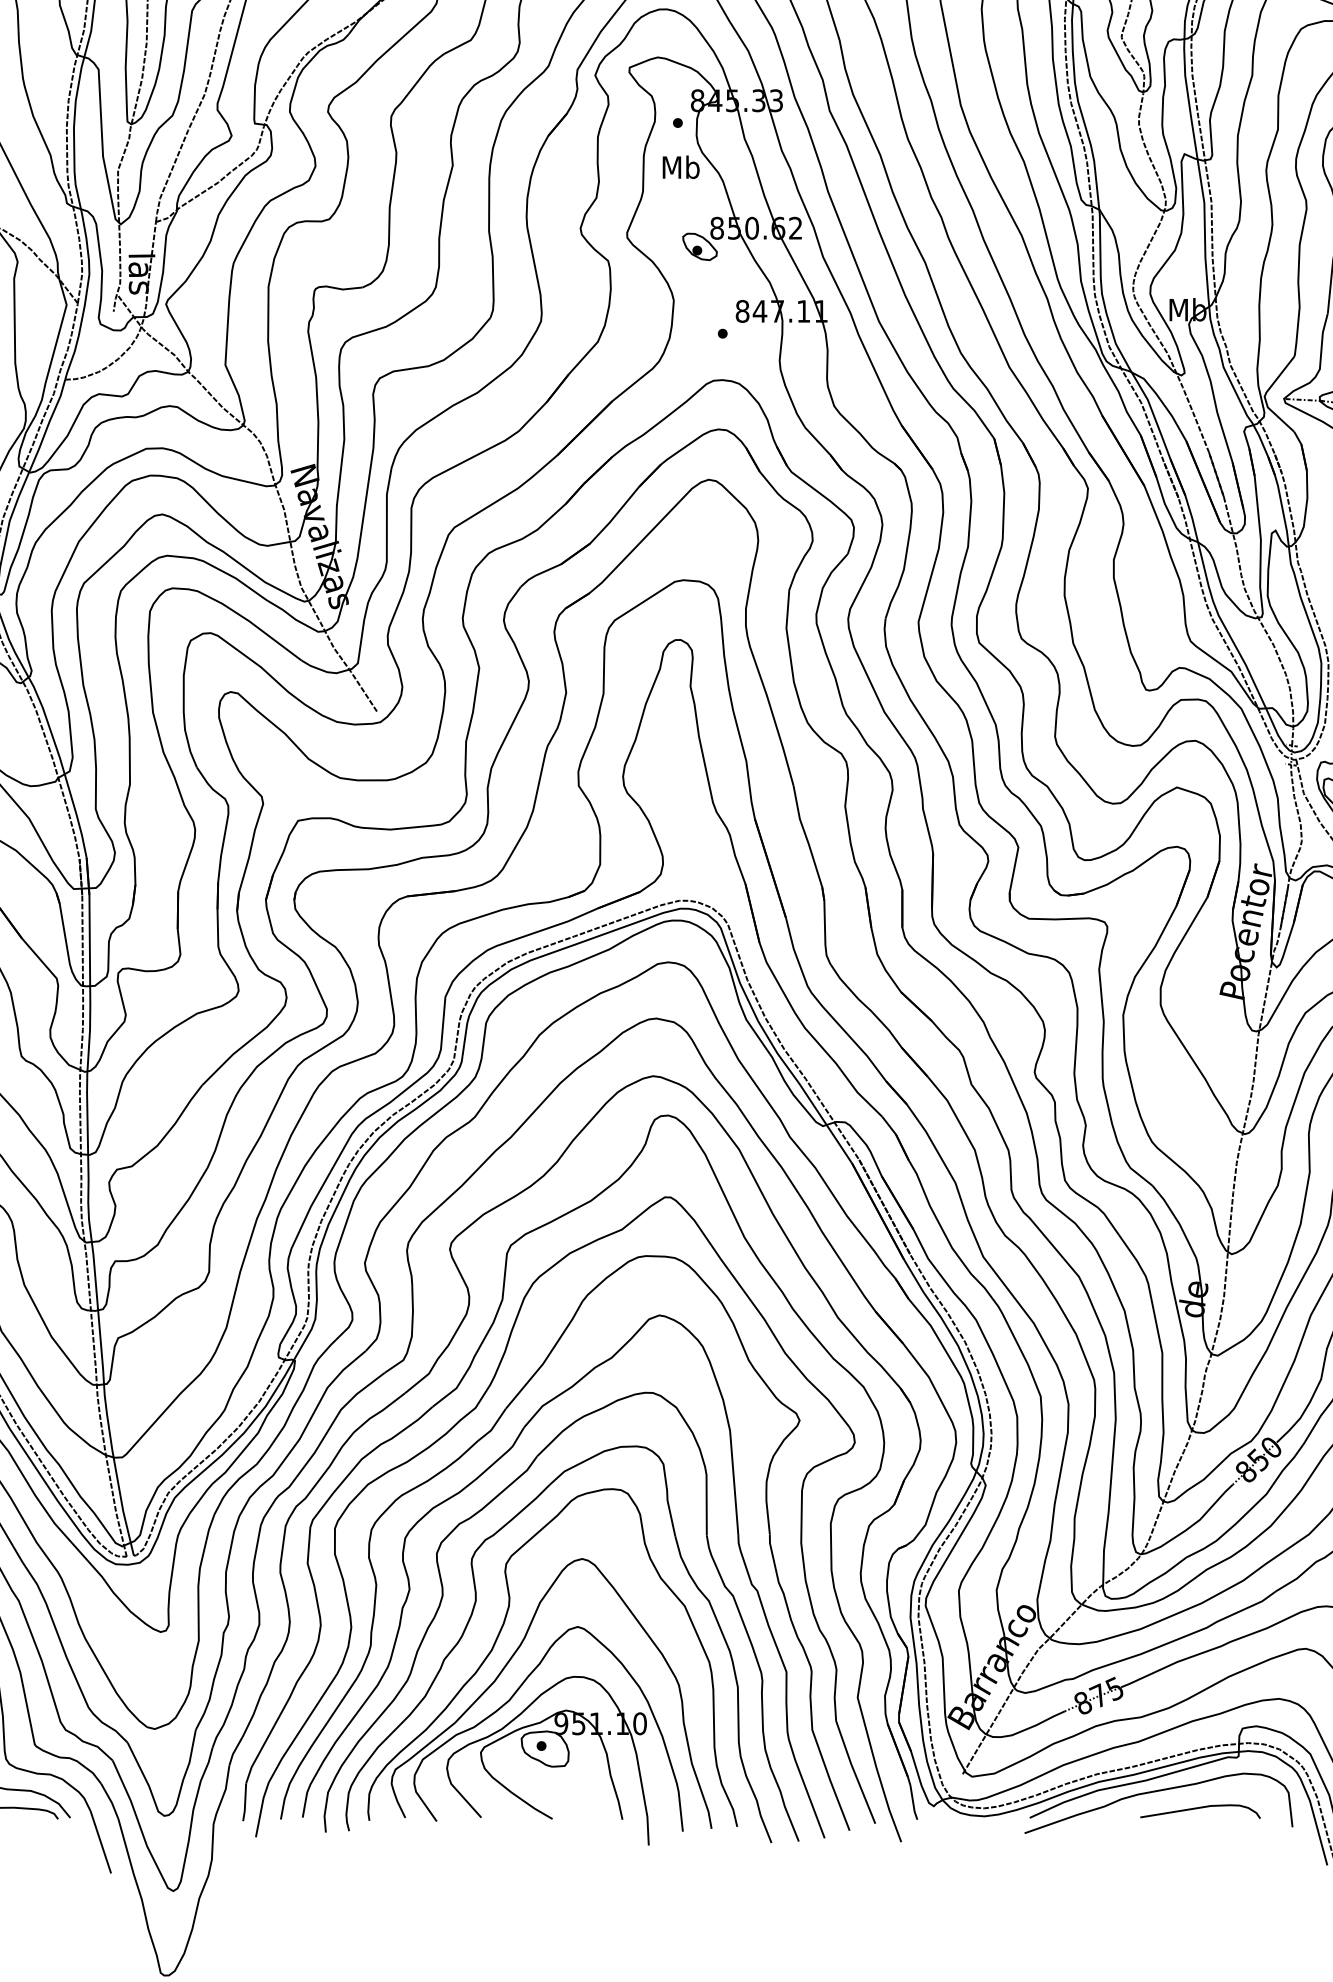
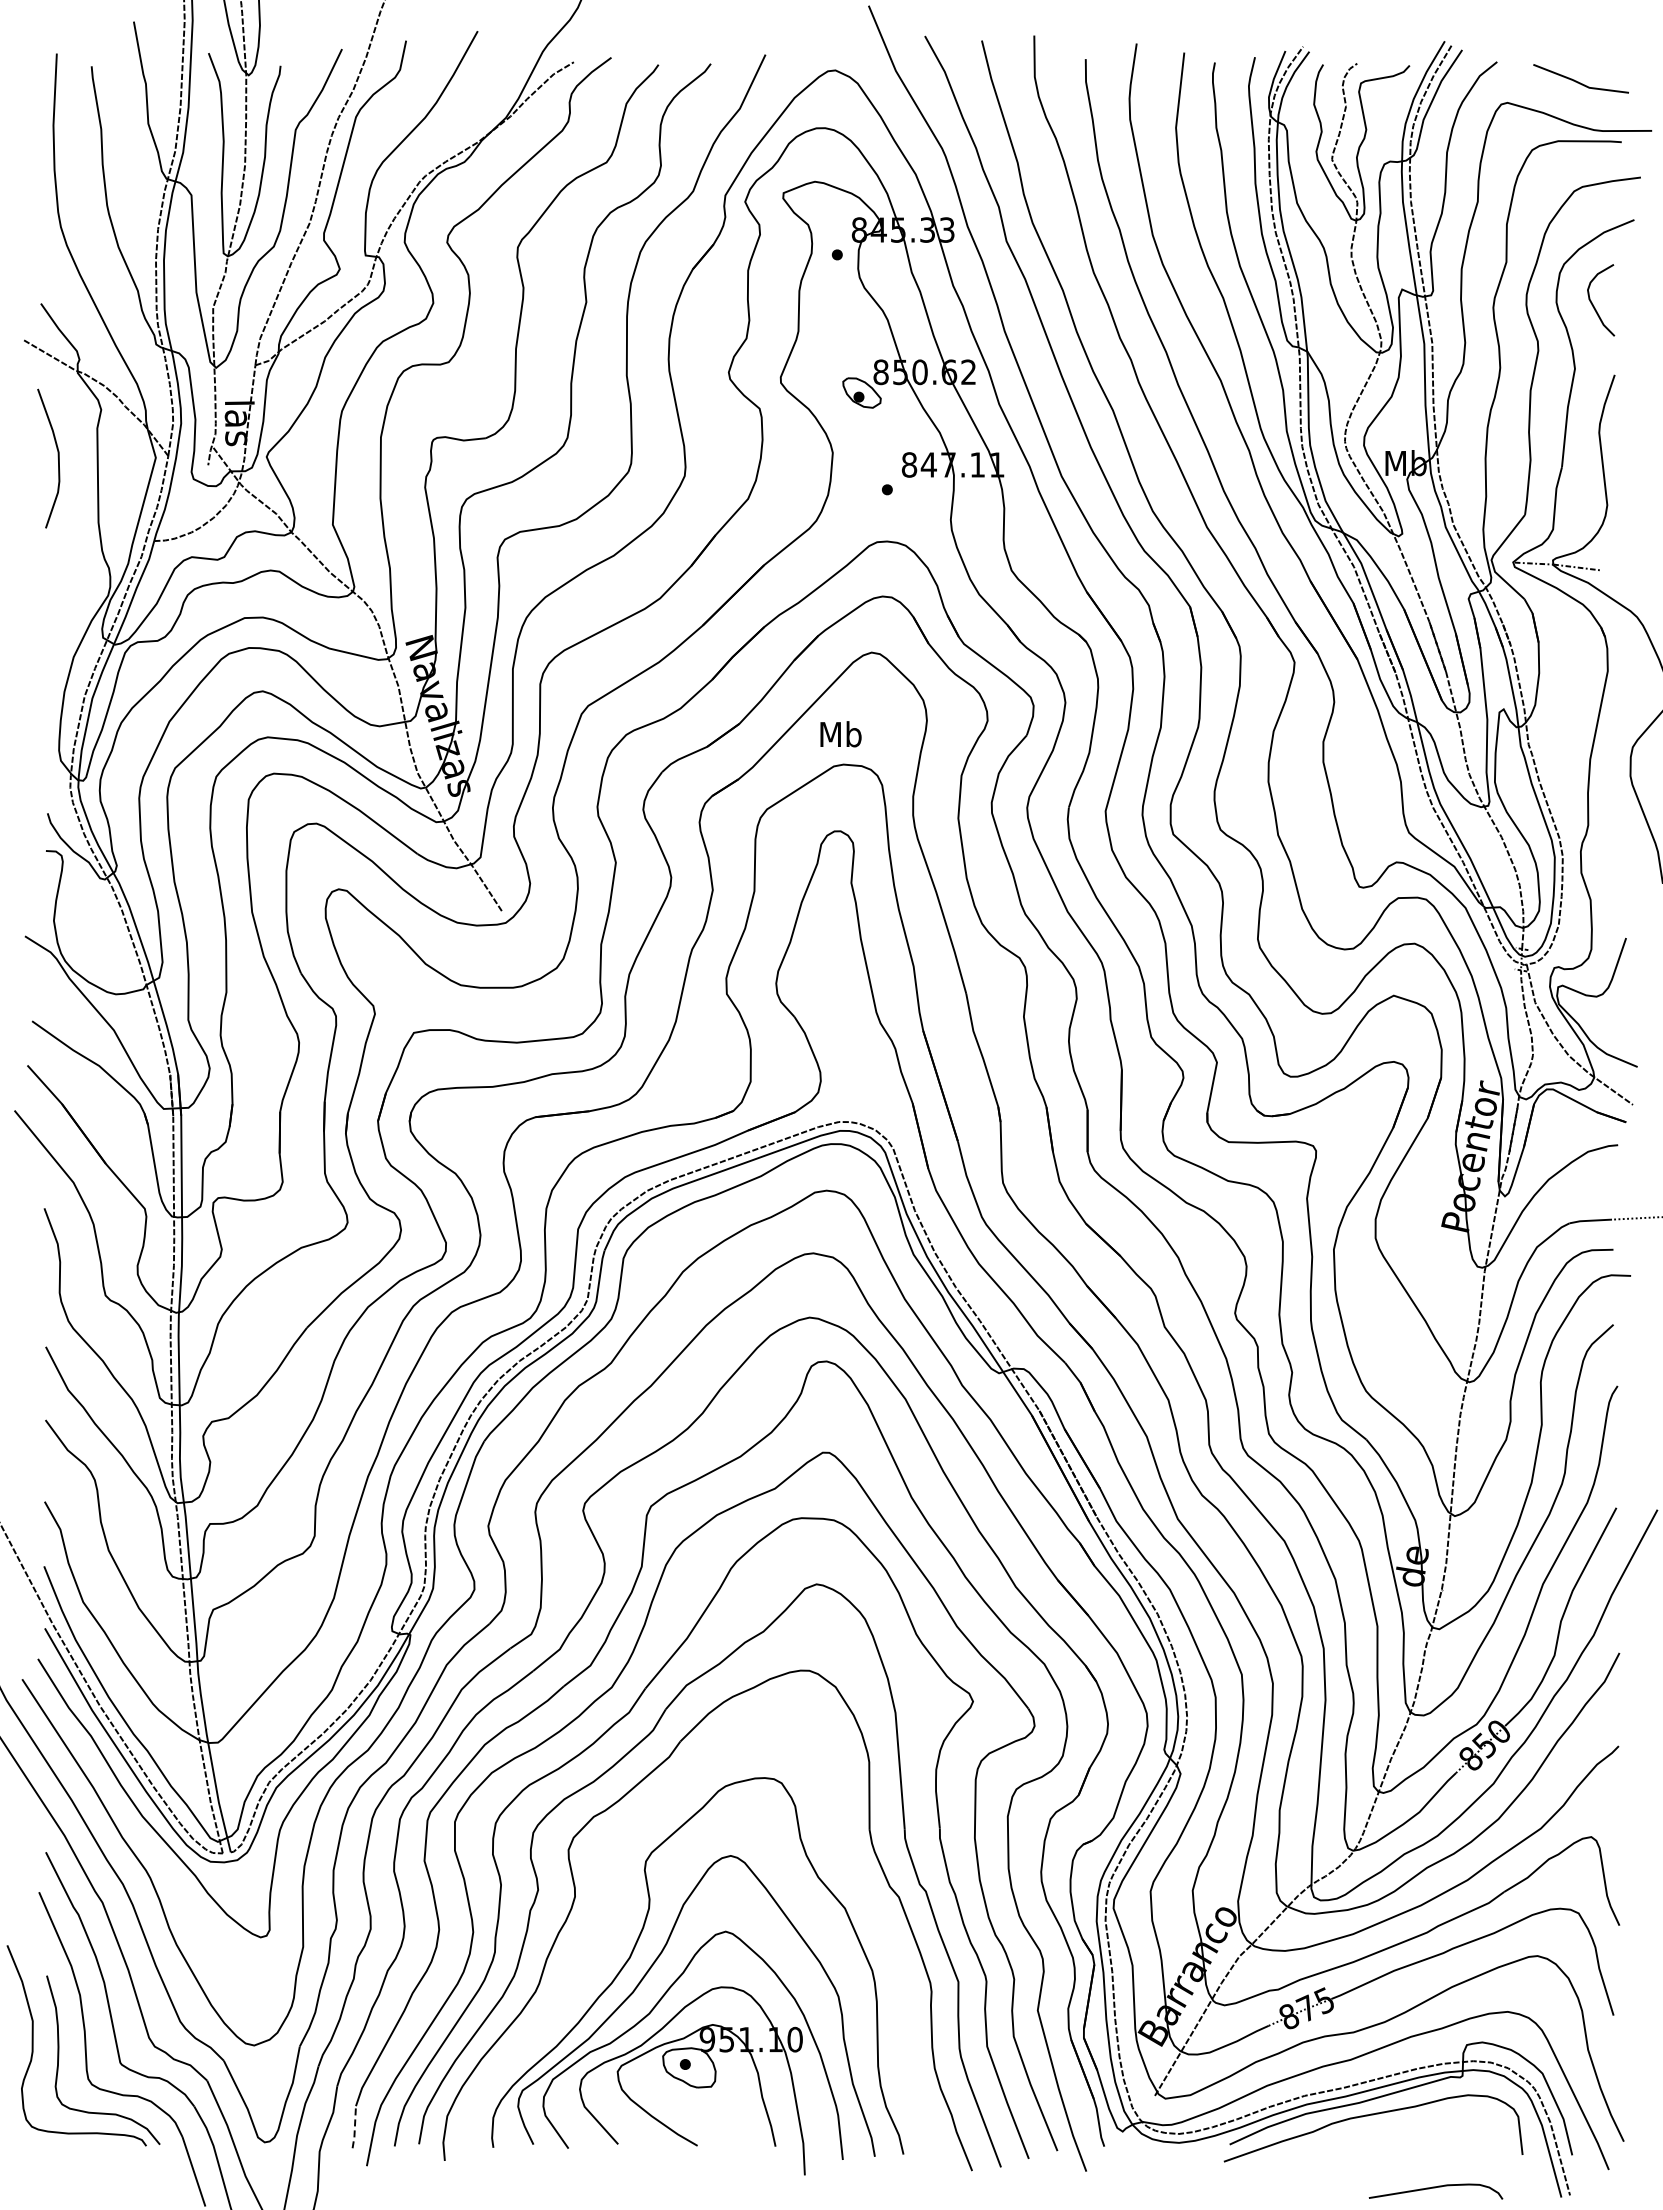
text: (680, 167) -> (840, 734), moved
part: (472, 1615) -> (608, 1918), removed
line: (244, 1802) -> (354, 2127), solid -> dashed
curve: (1200, 1808) -> (1435, 2188), moved

